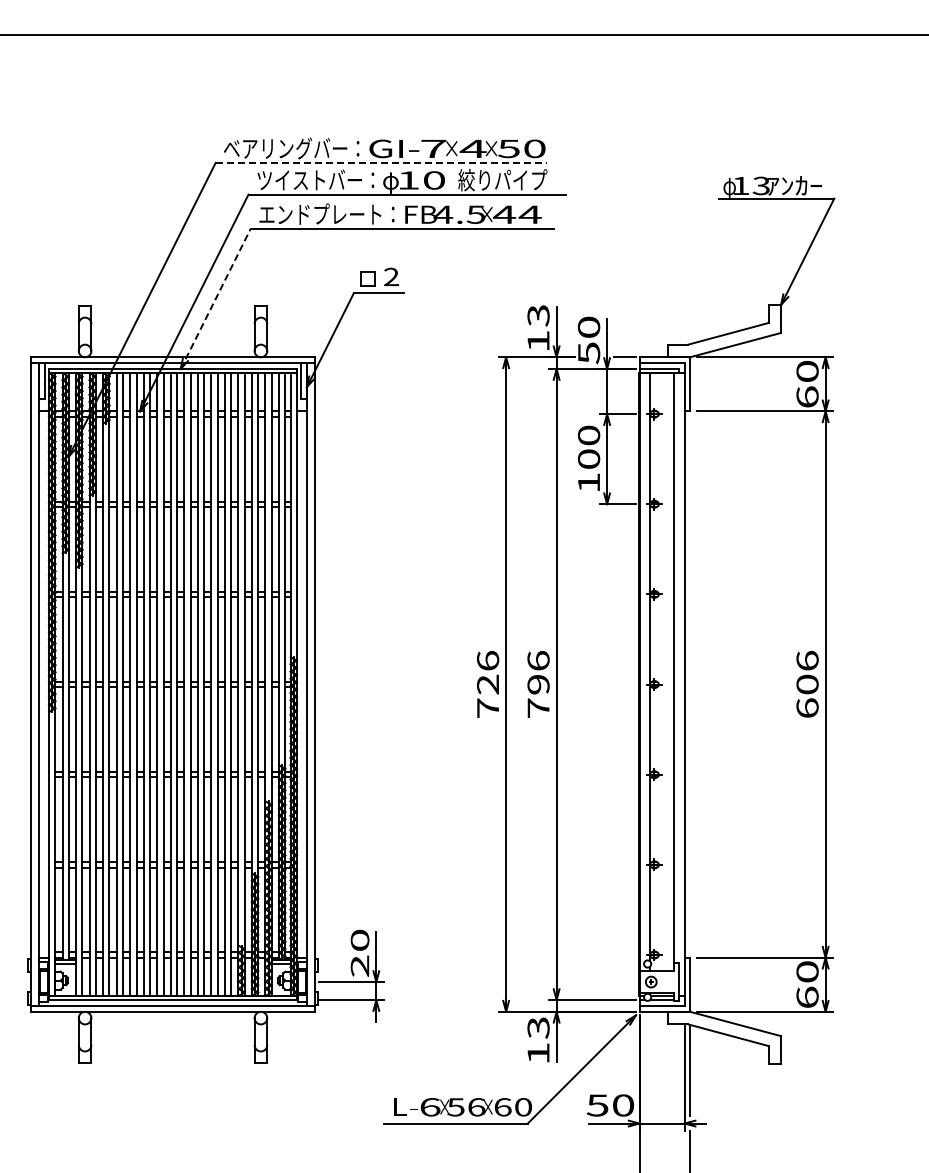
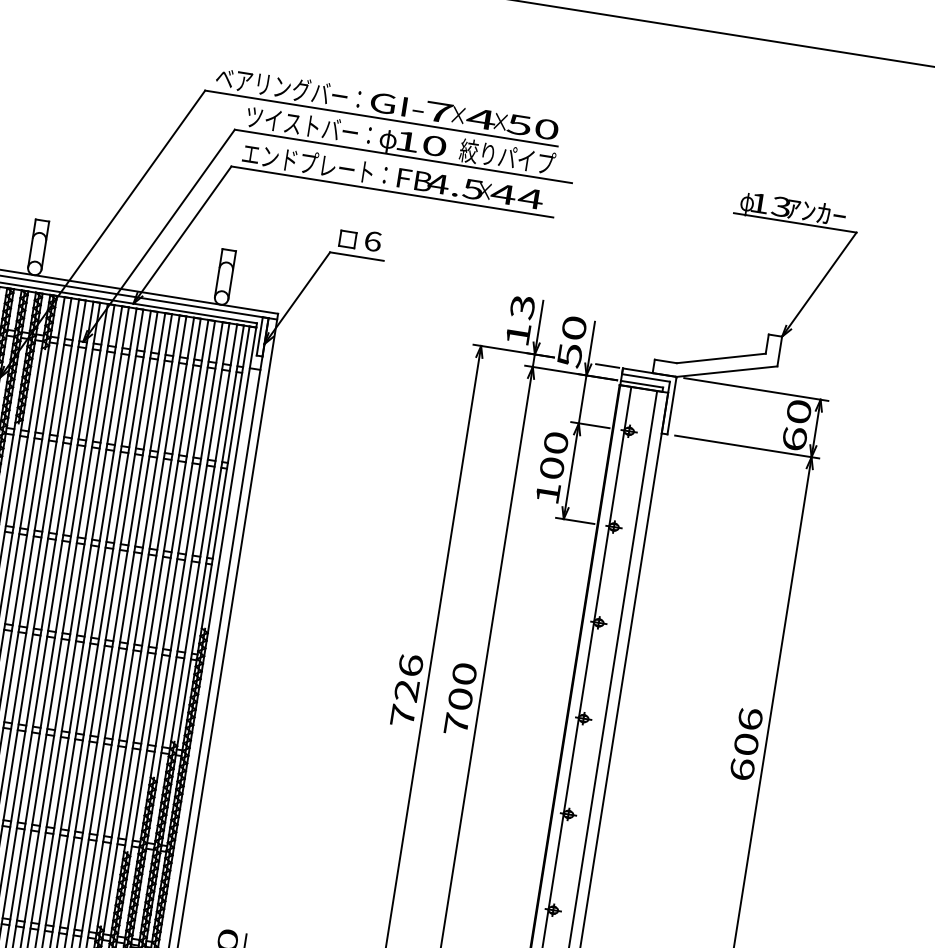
line: (381, 162) -> (381, 118), dashed -> solid
text: (391, 276) -> (372, 240), 2 -> 6
line: (215, 298) -> (182, 234), dashed -> solid
text: (538, 672) -> (462, 686), 796 -> 700

